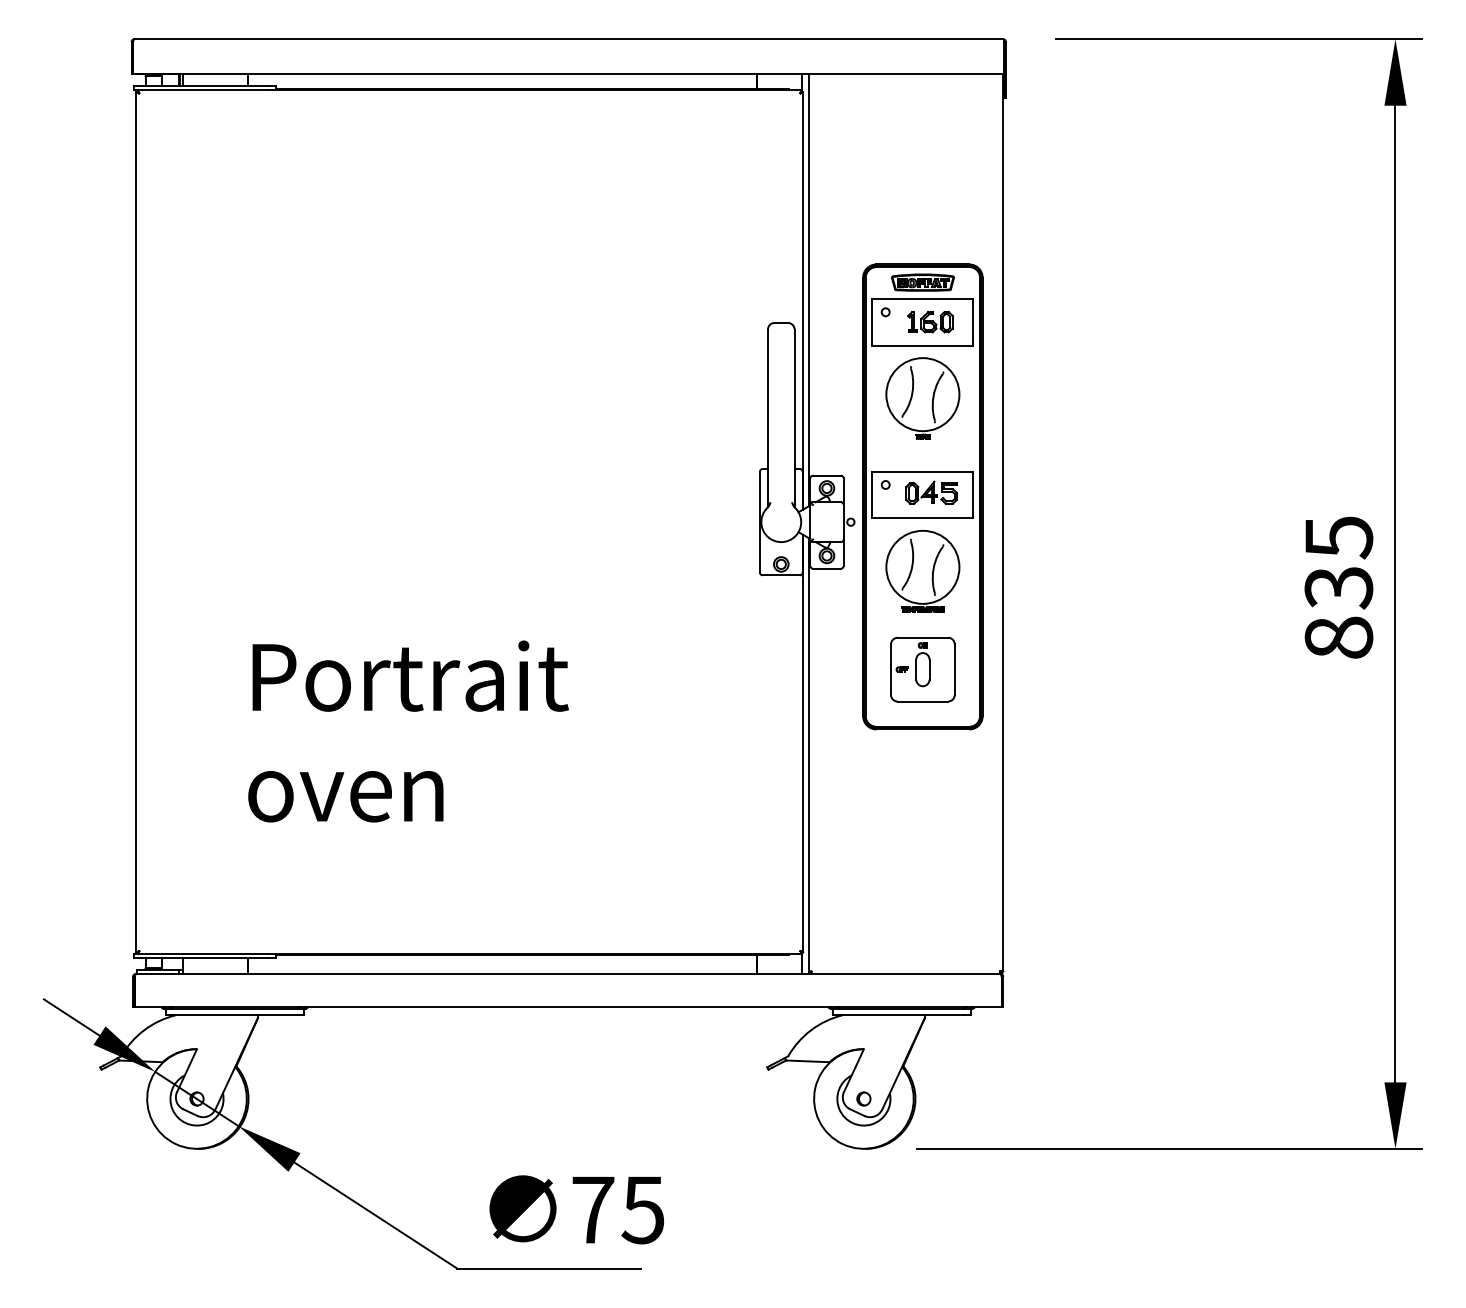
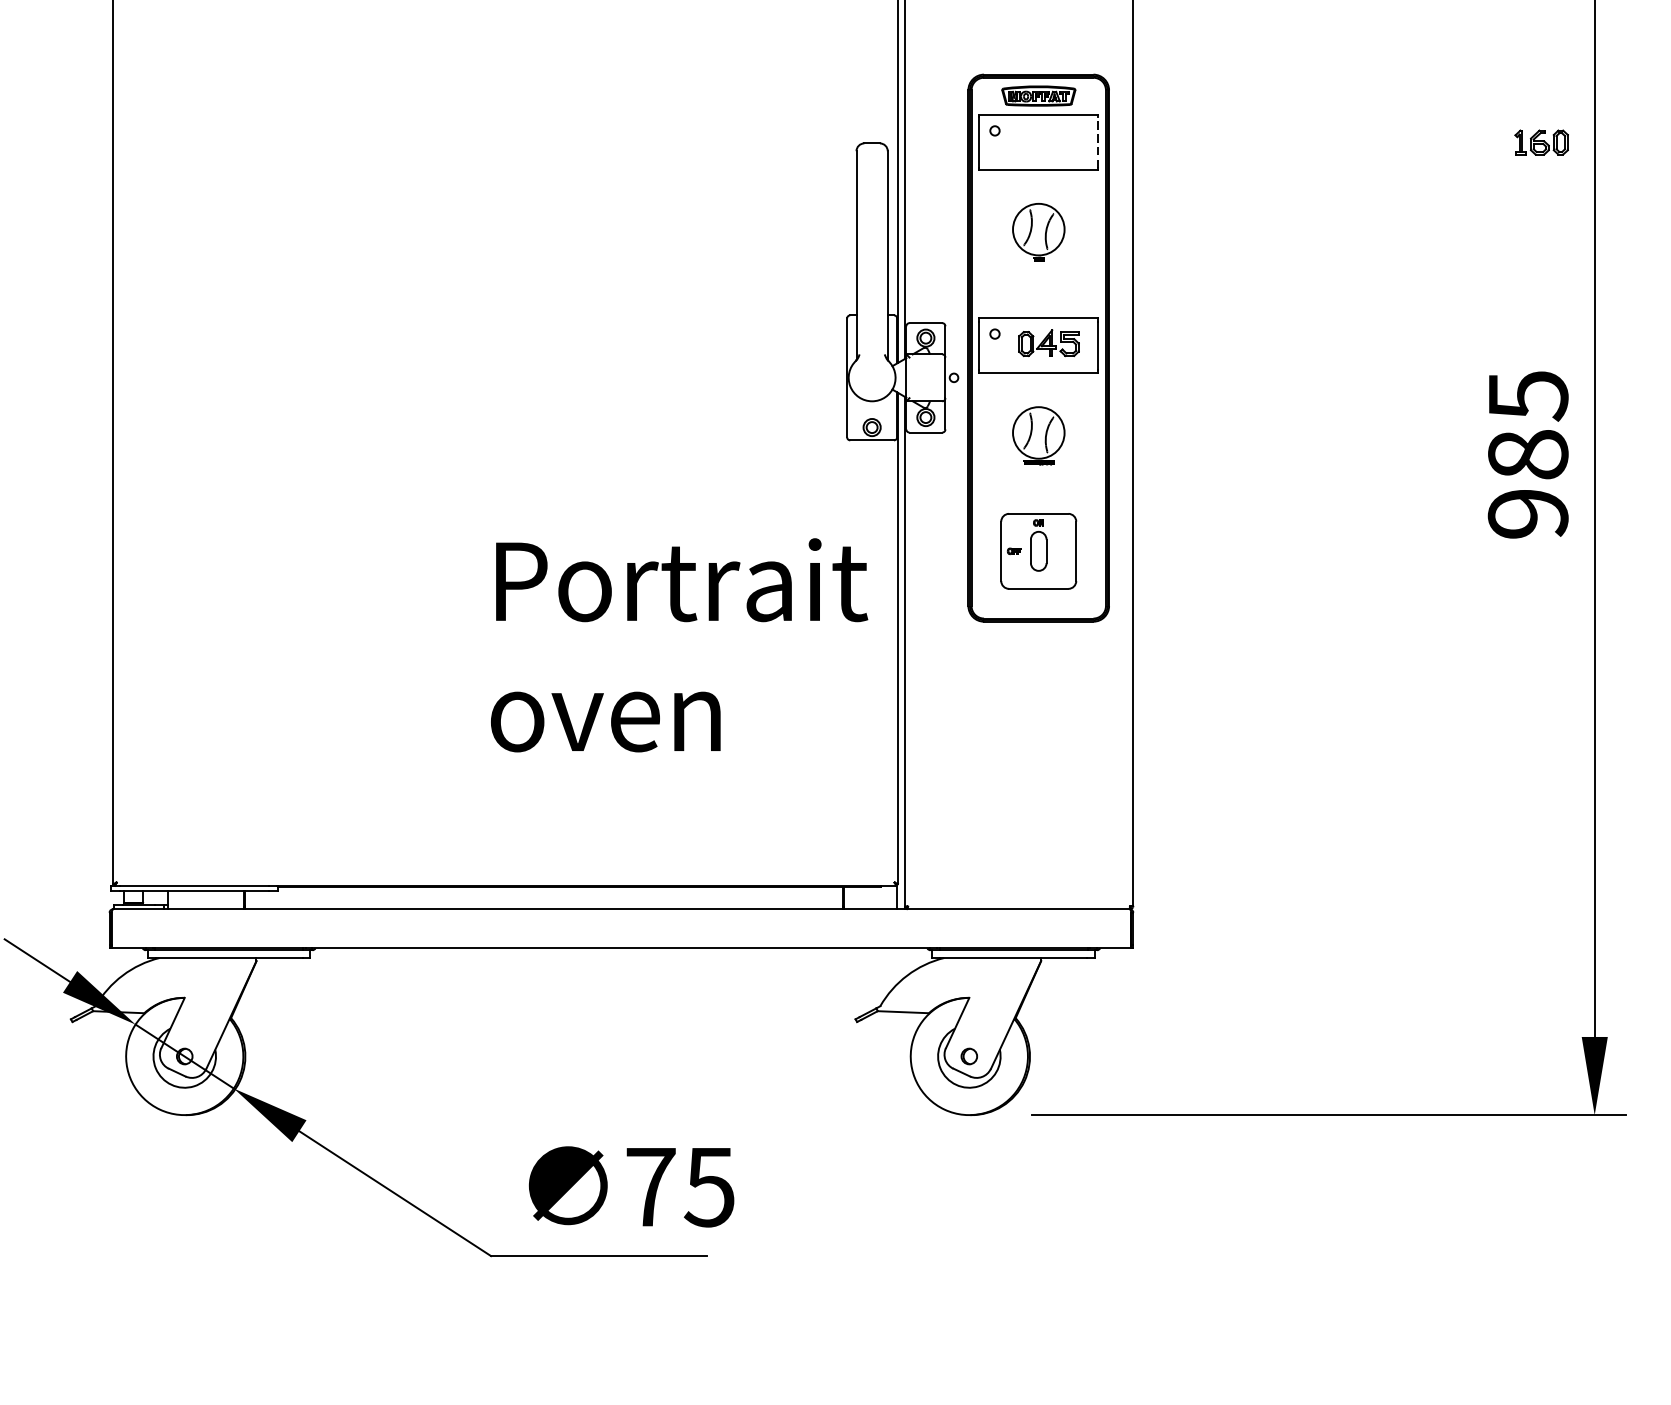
part: (930, 322) -> (1541, 142), moved
line: (973, 322) -> (1098, 142), solid -> dashed
part: (922, 398) -> (1038, 232), size x0.6
part: (922, 571) -> (1038, 435), size x0.6
text: (1338, 612) -> (1527, 484), 835 -> 985
text: (408, 731) -> (679, 645), moved

